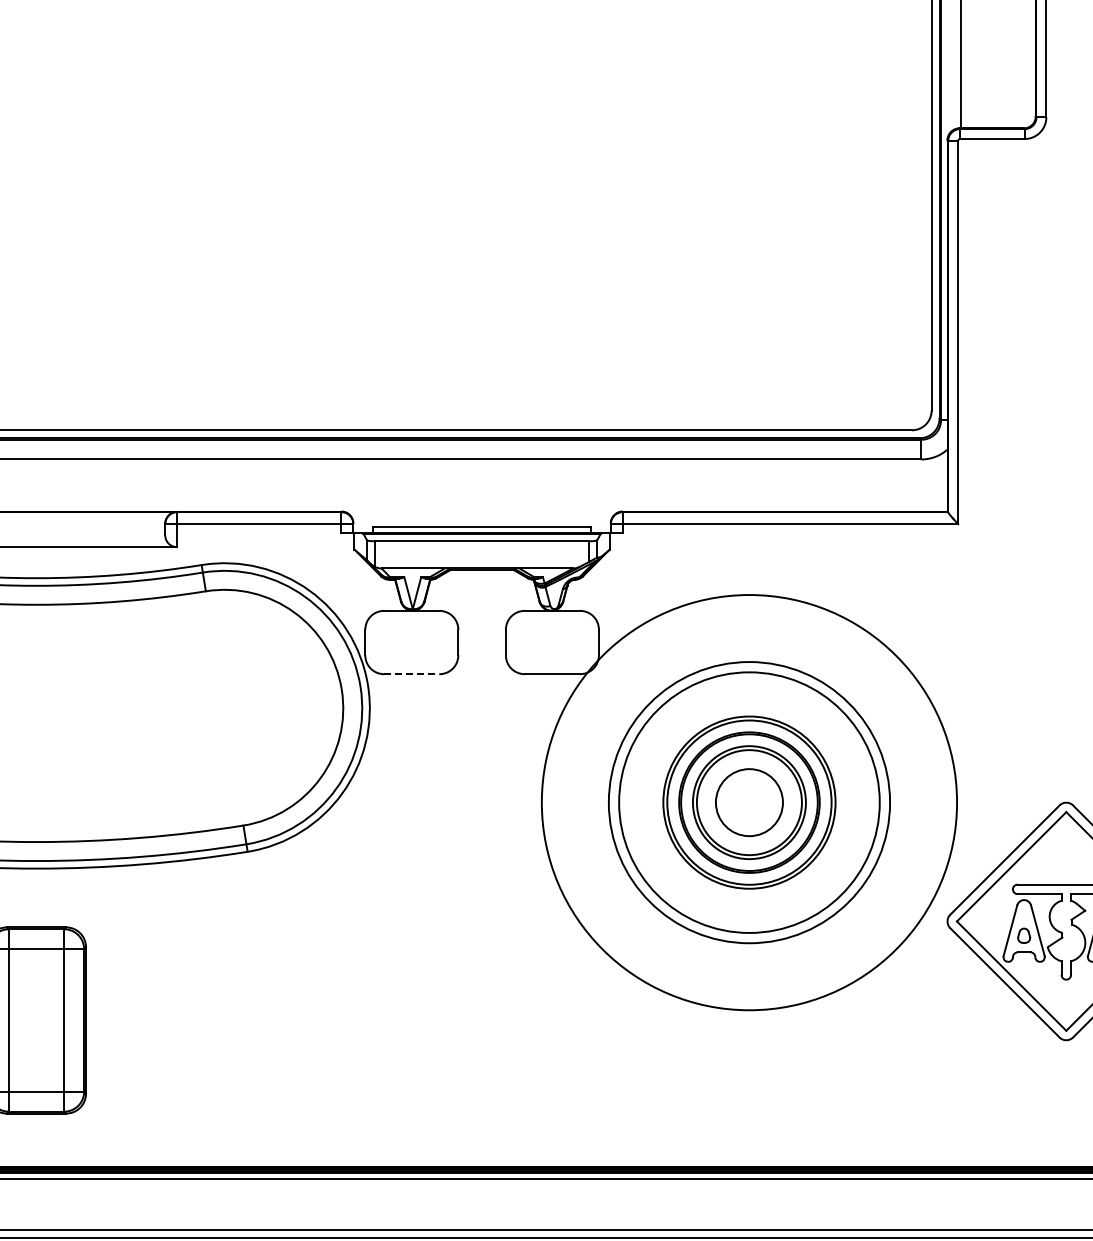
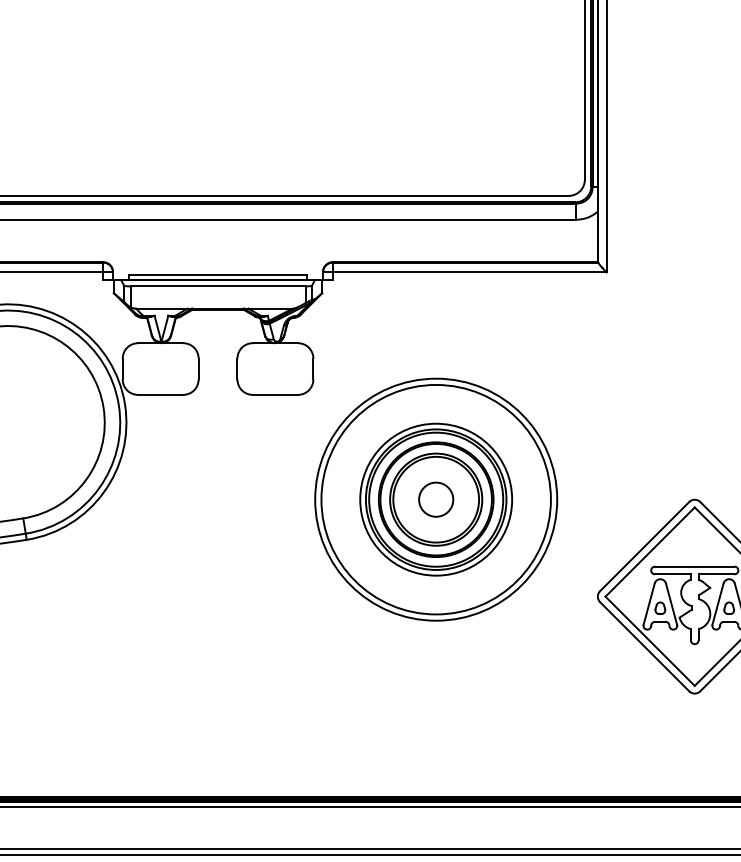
line: (412, 674) -> (161, 395), dashed -> solid
circle: (749, 802) -> (436, 499), size x0.62
circle: (749, 802) -> (436, 499), size x0.71
circle: (749, 802) -> (436, 499), size x0.71

